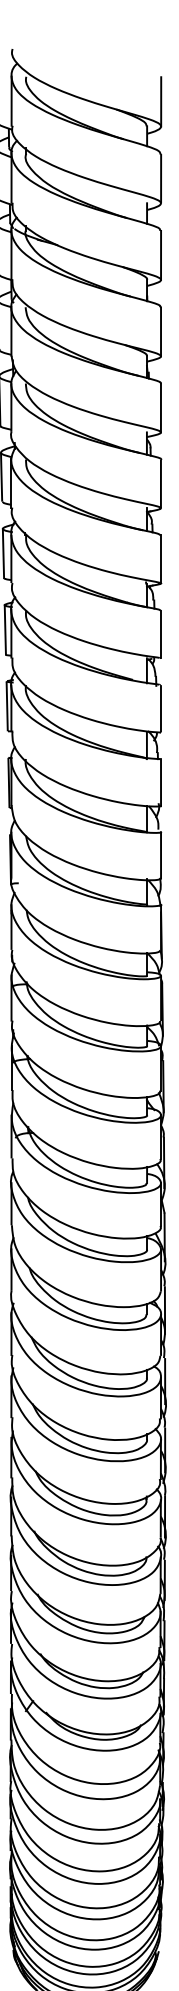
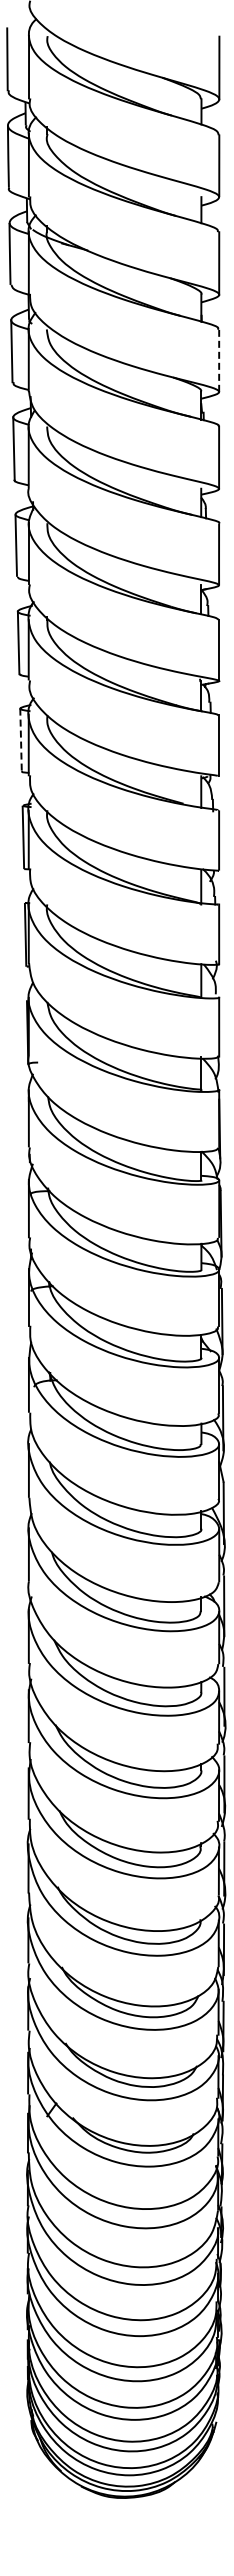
line: (161, 331) -> (219, 360), solid -> dashed
line: (5, 630) -> (21, 740), solid -> dashed

